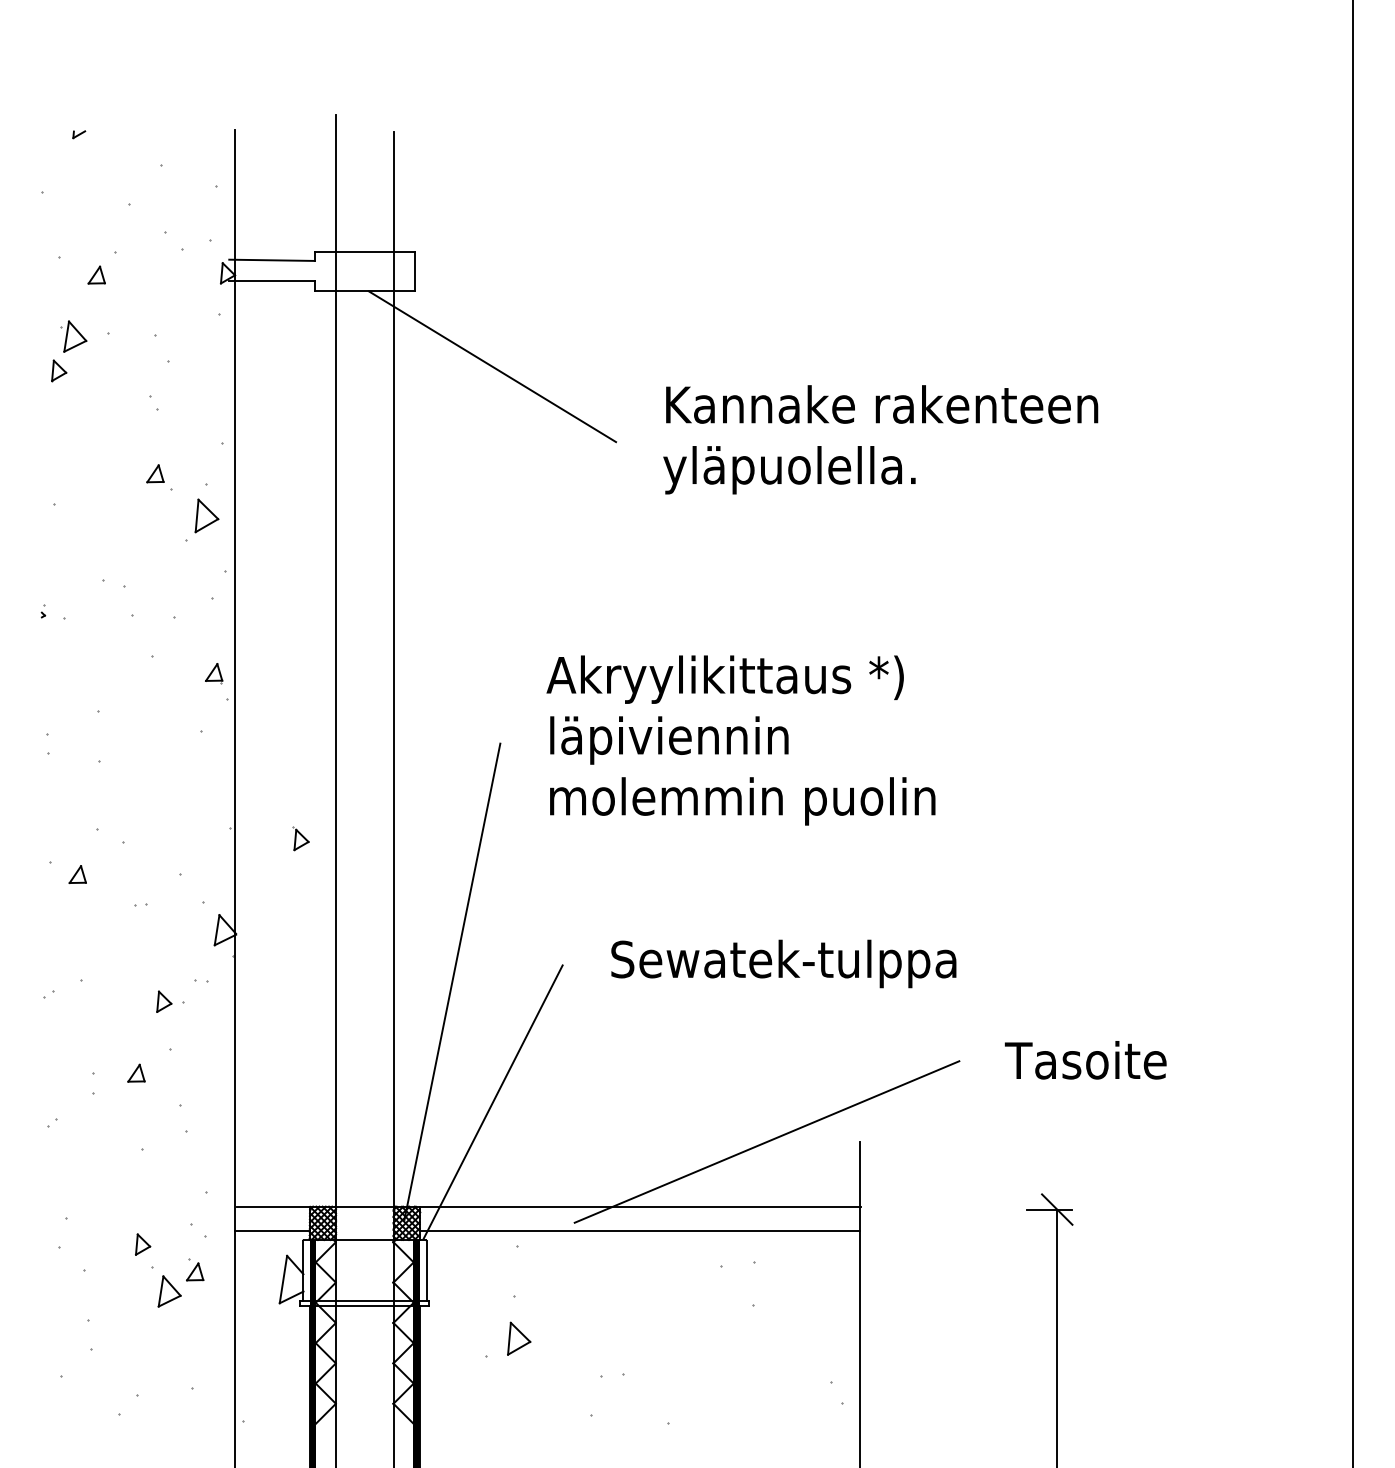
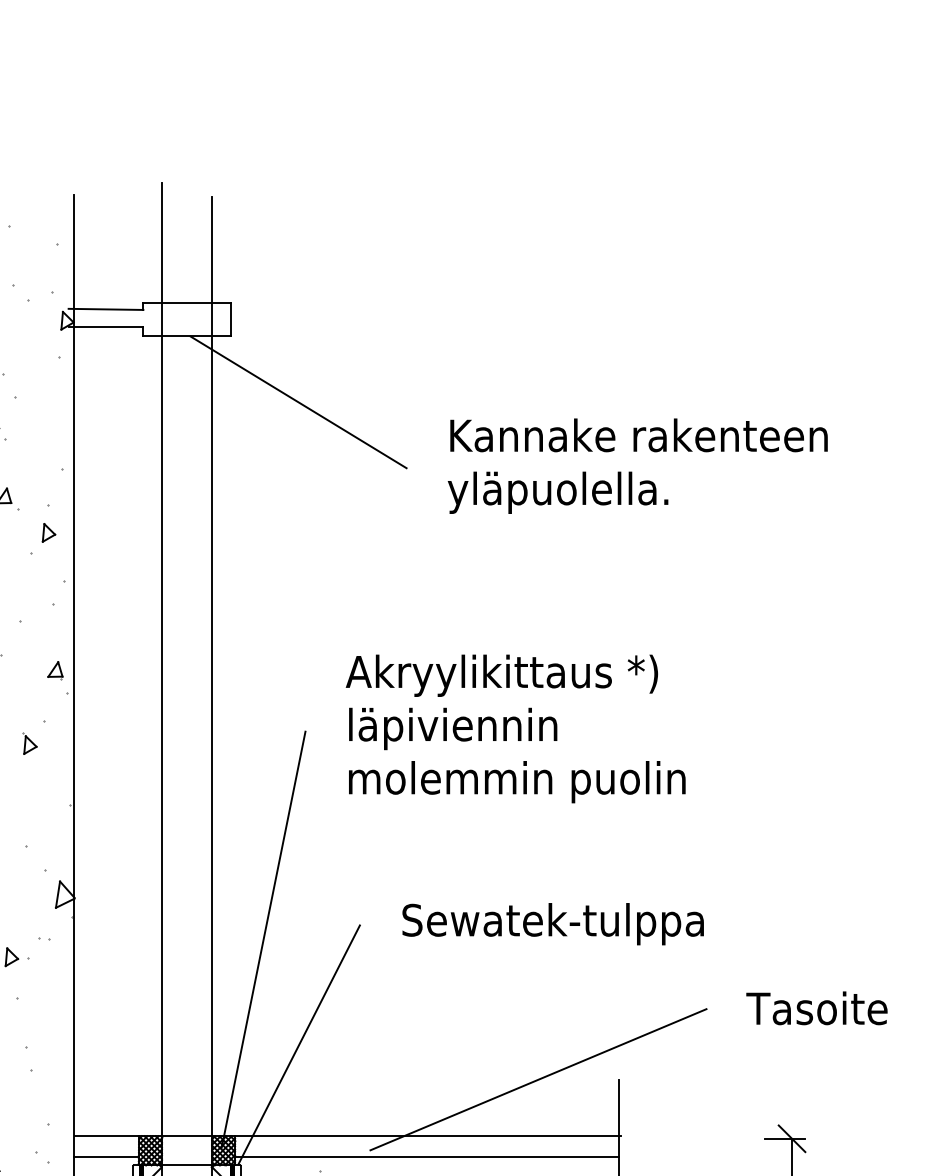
part: (206, 516) -> (48, 533), size x0.62
part: (300, 838) -> (29, 743), moved

